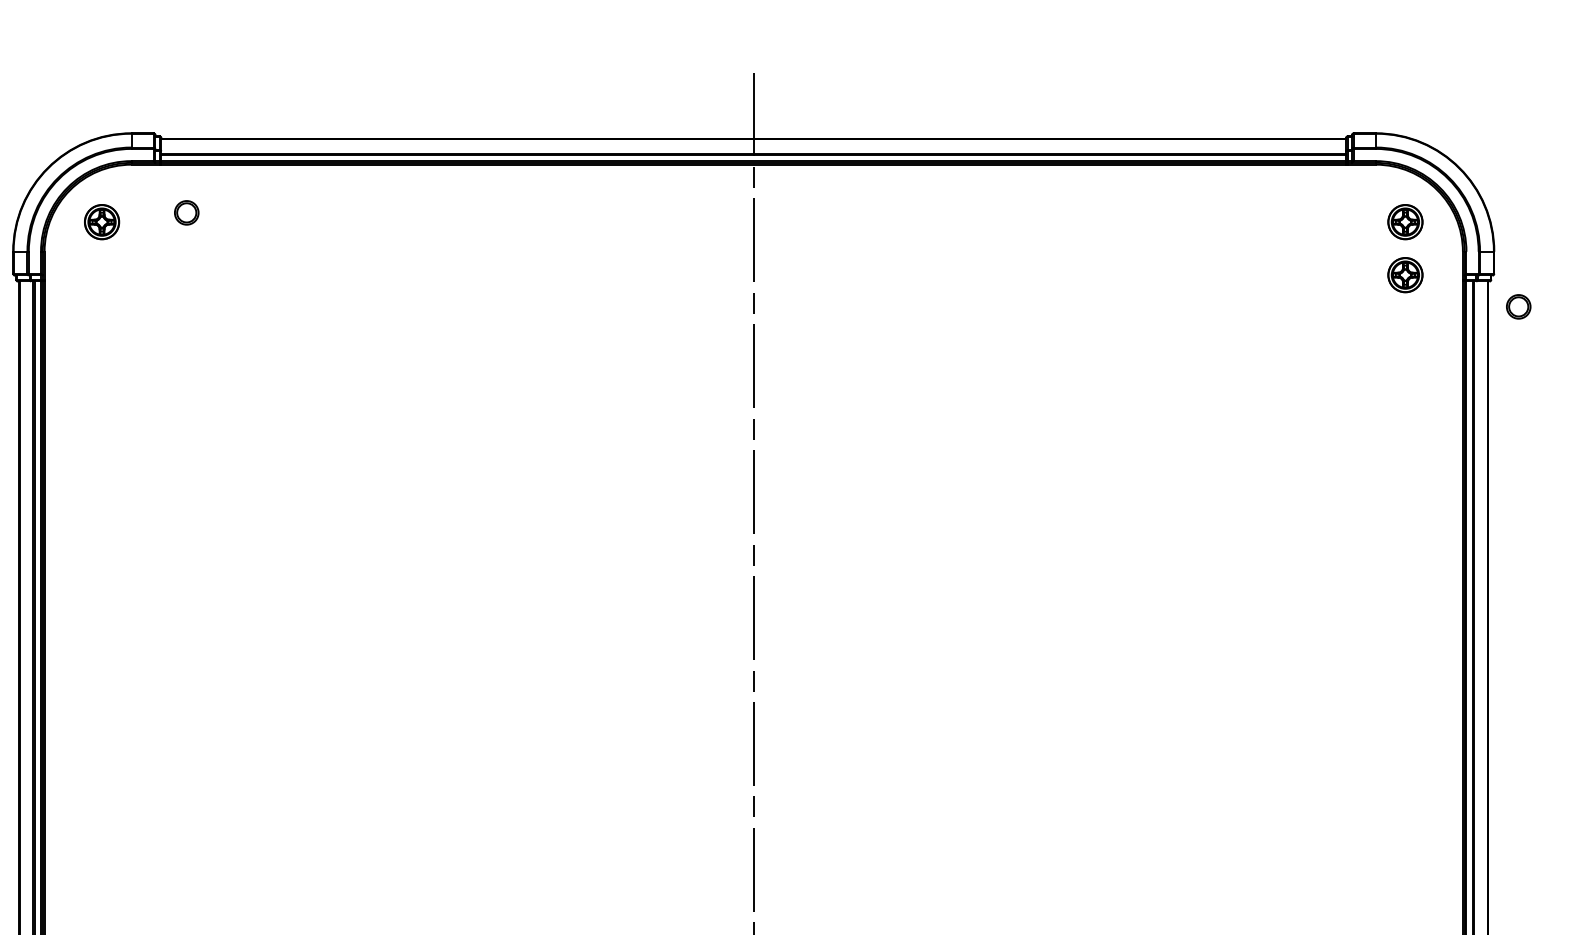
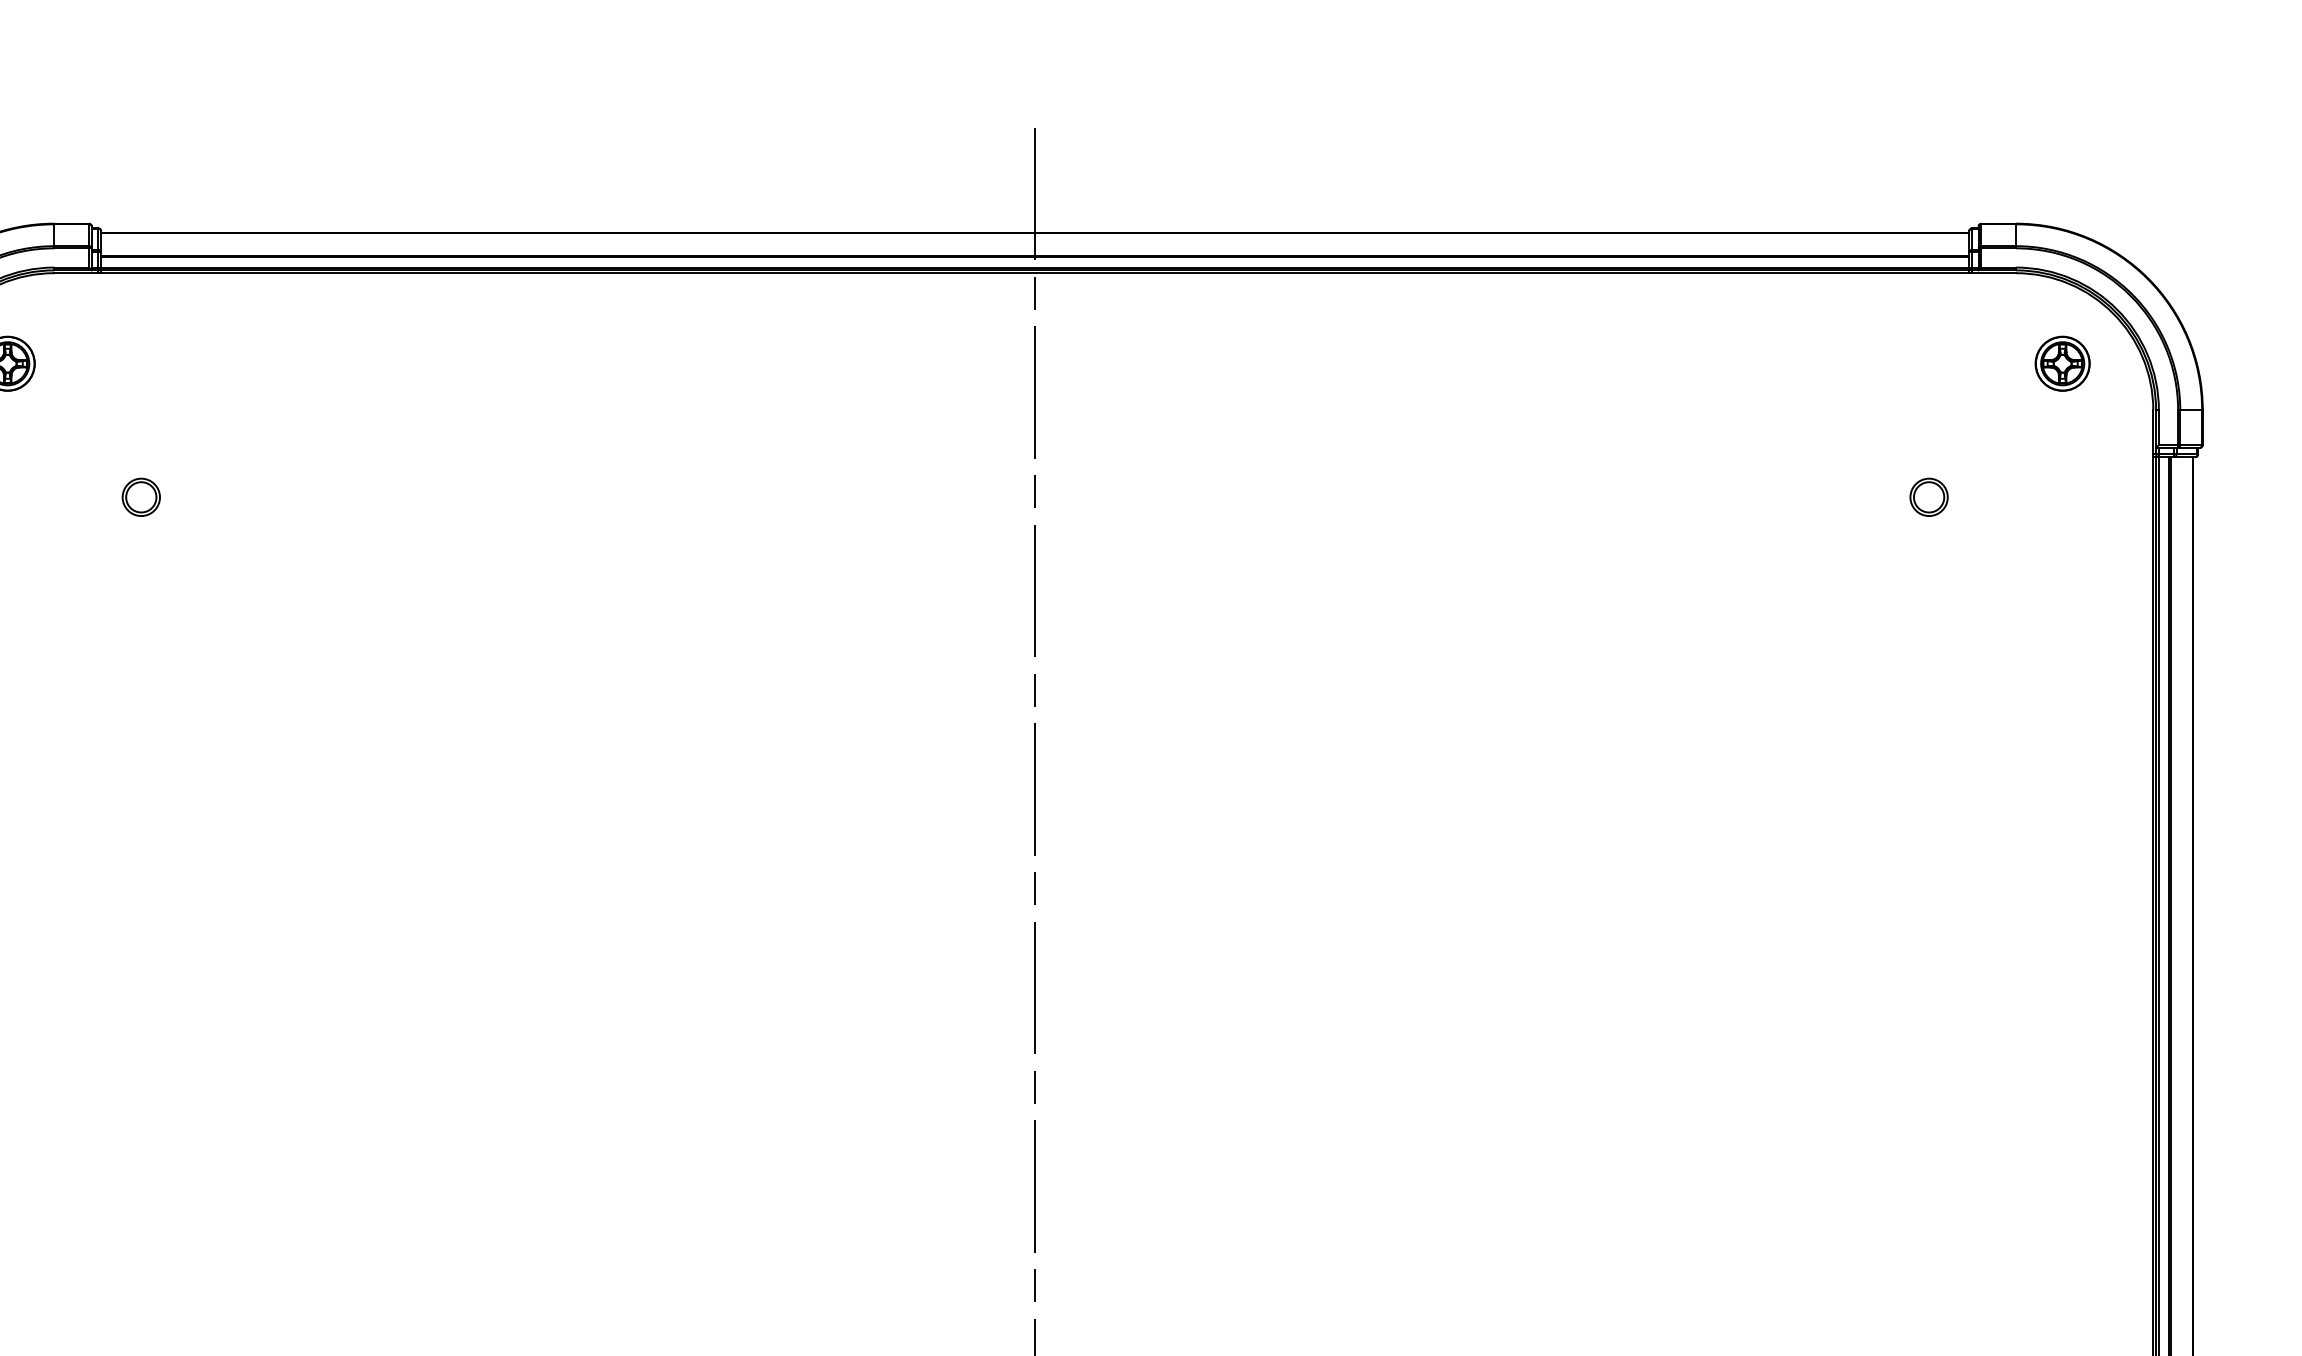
part: (186, 212) -> (140, 496), moved
part: (1405, 275) -> (2062, 447), removed
part: (1518, 306) -> (1928, 496), moved

